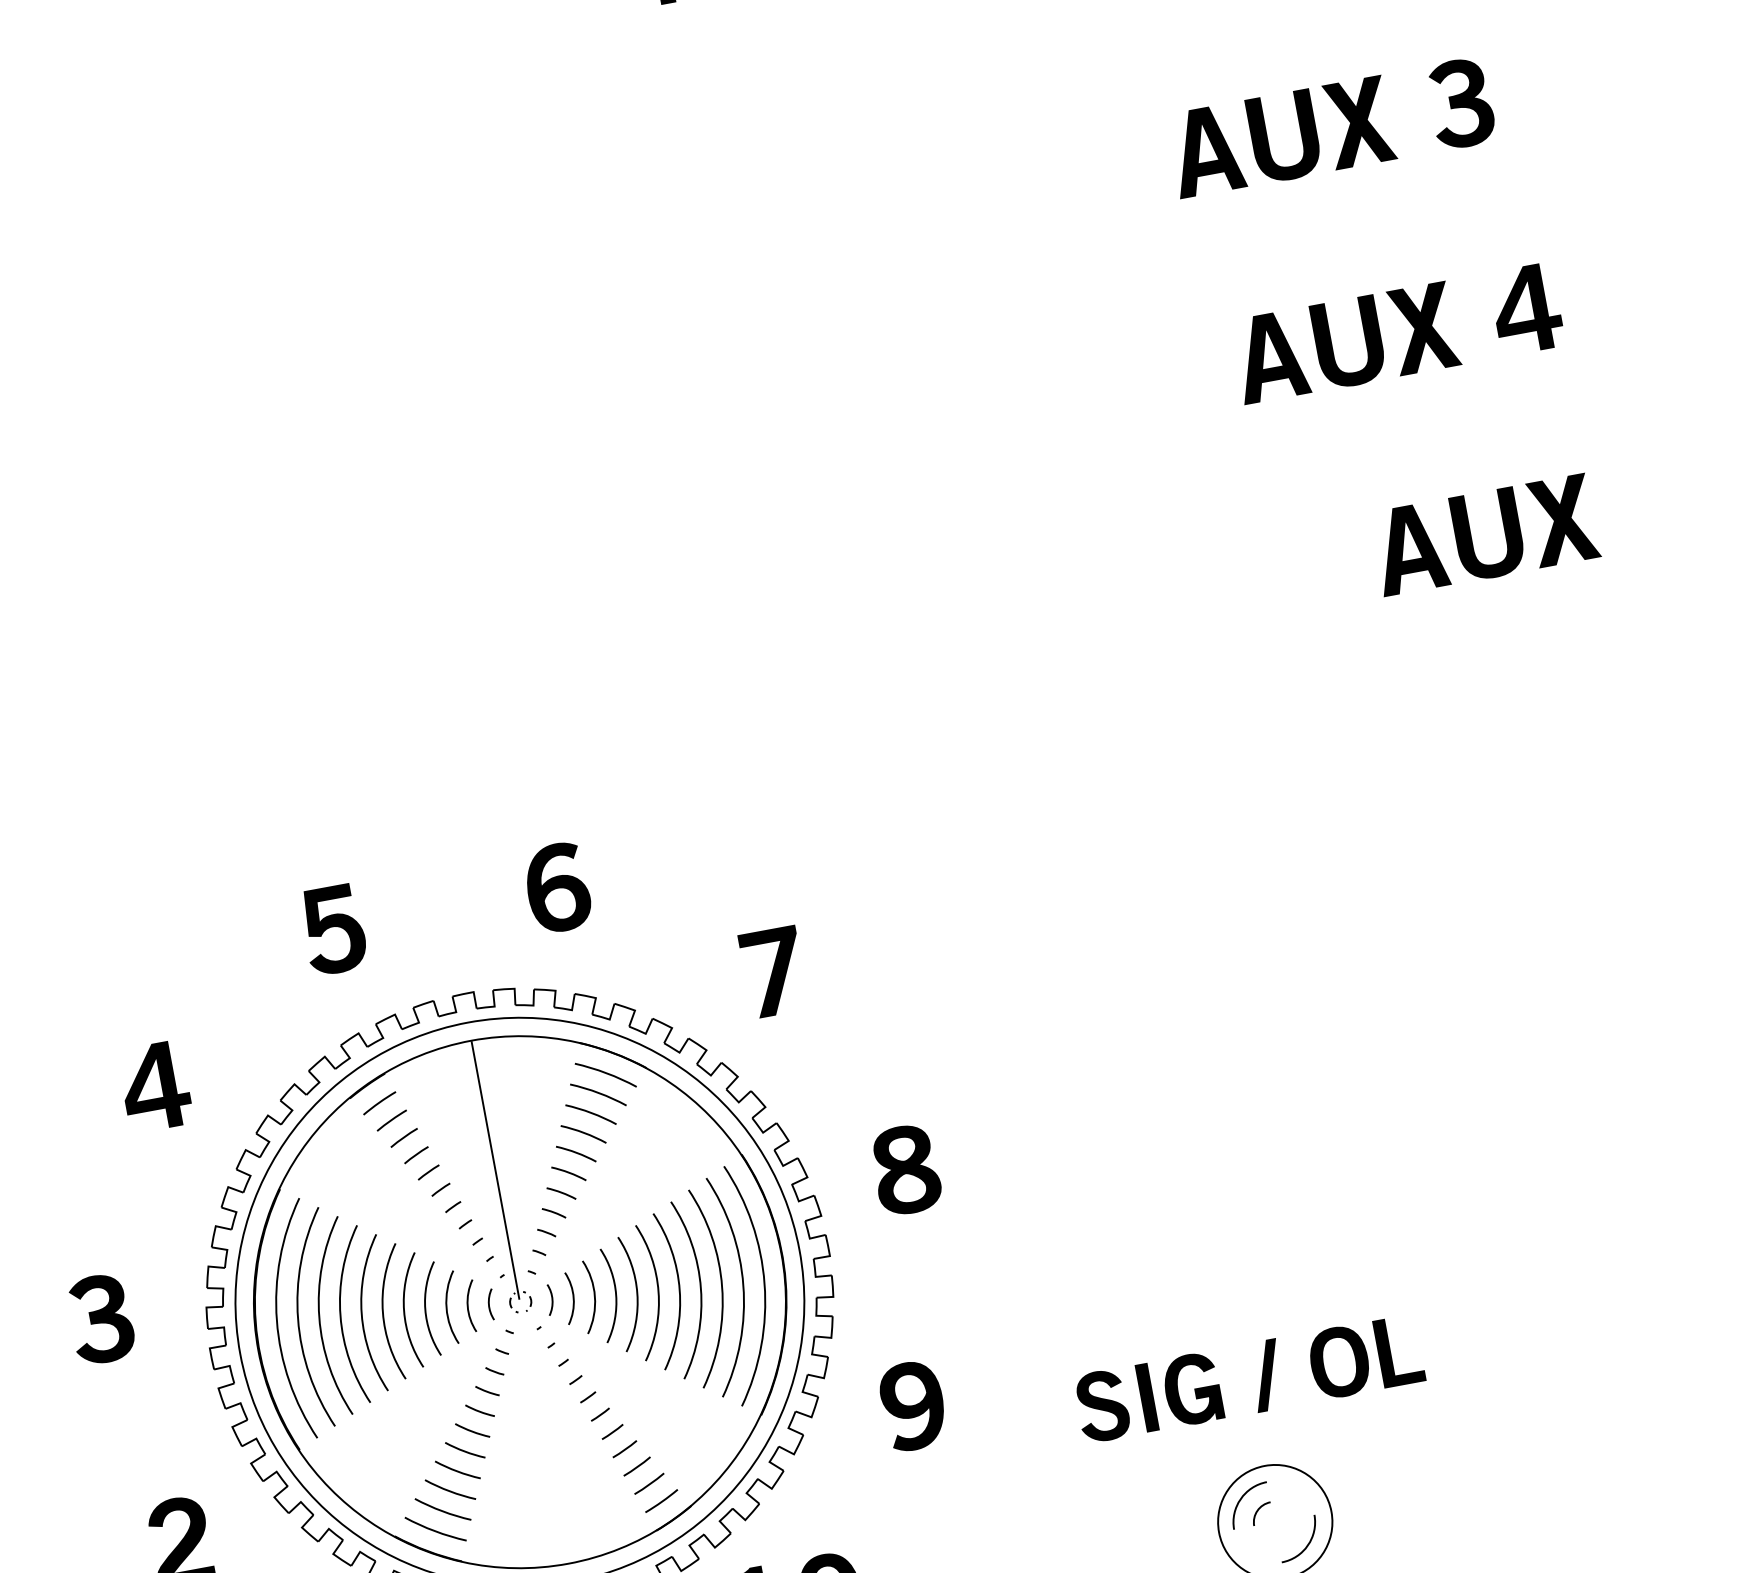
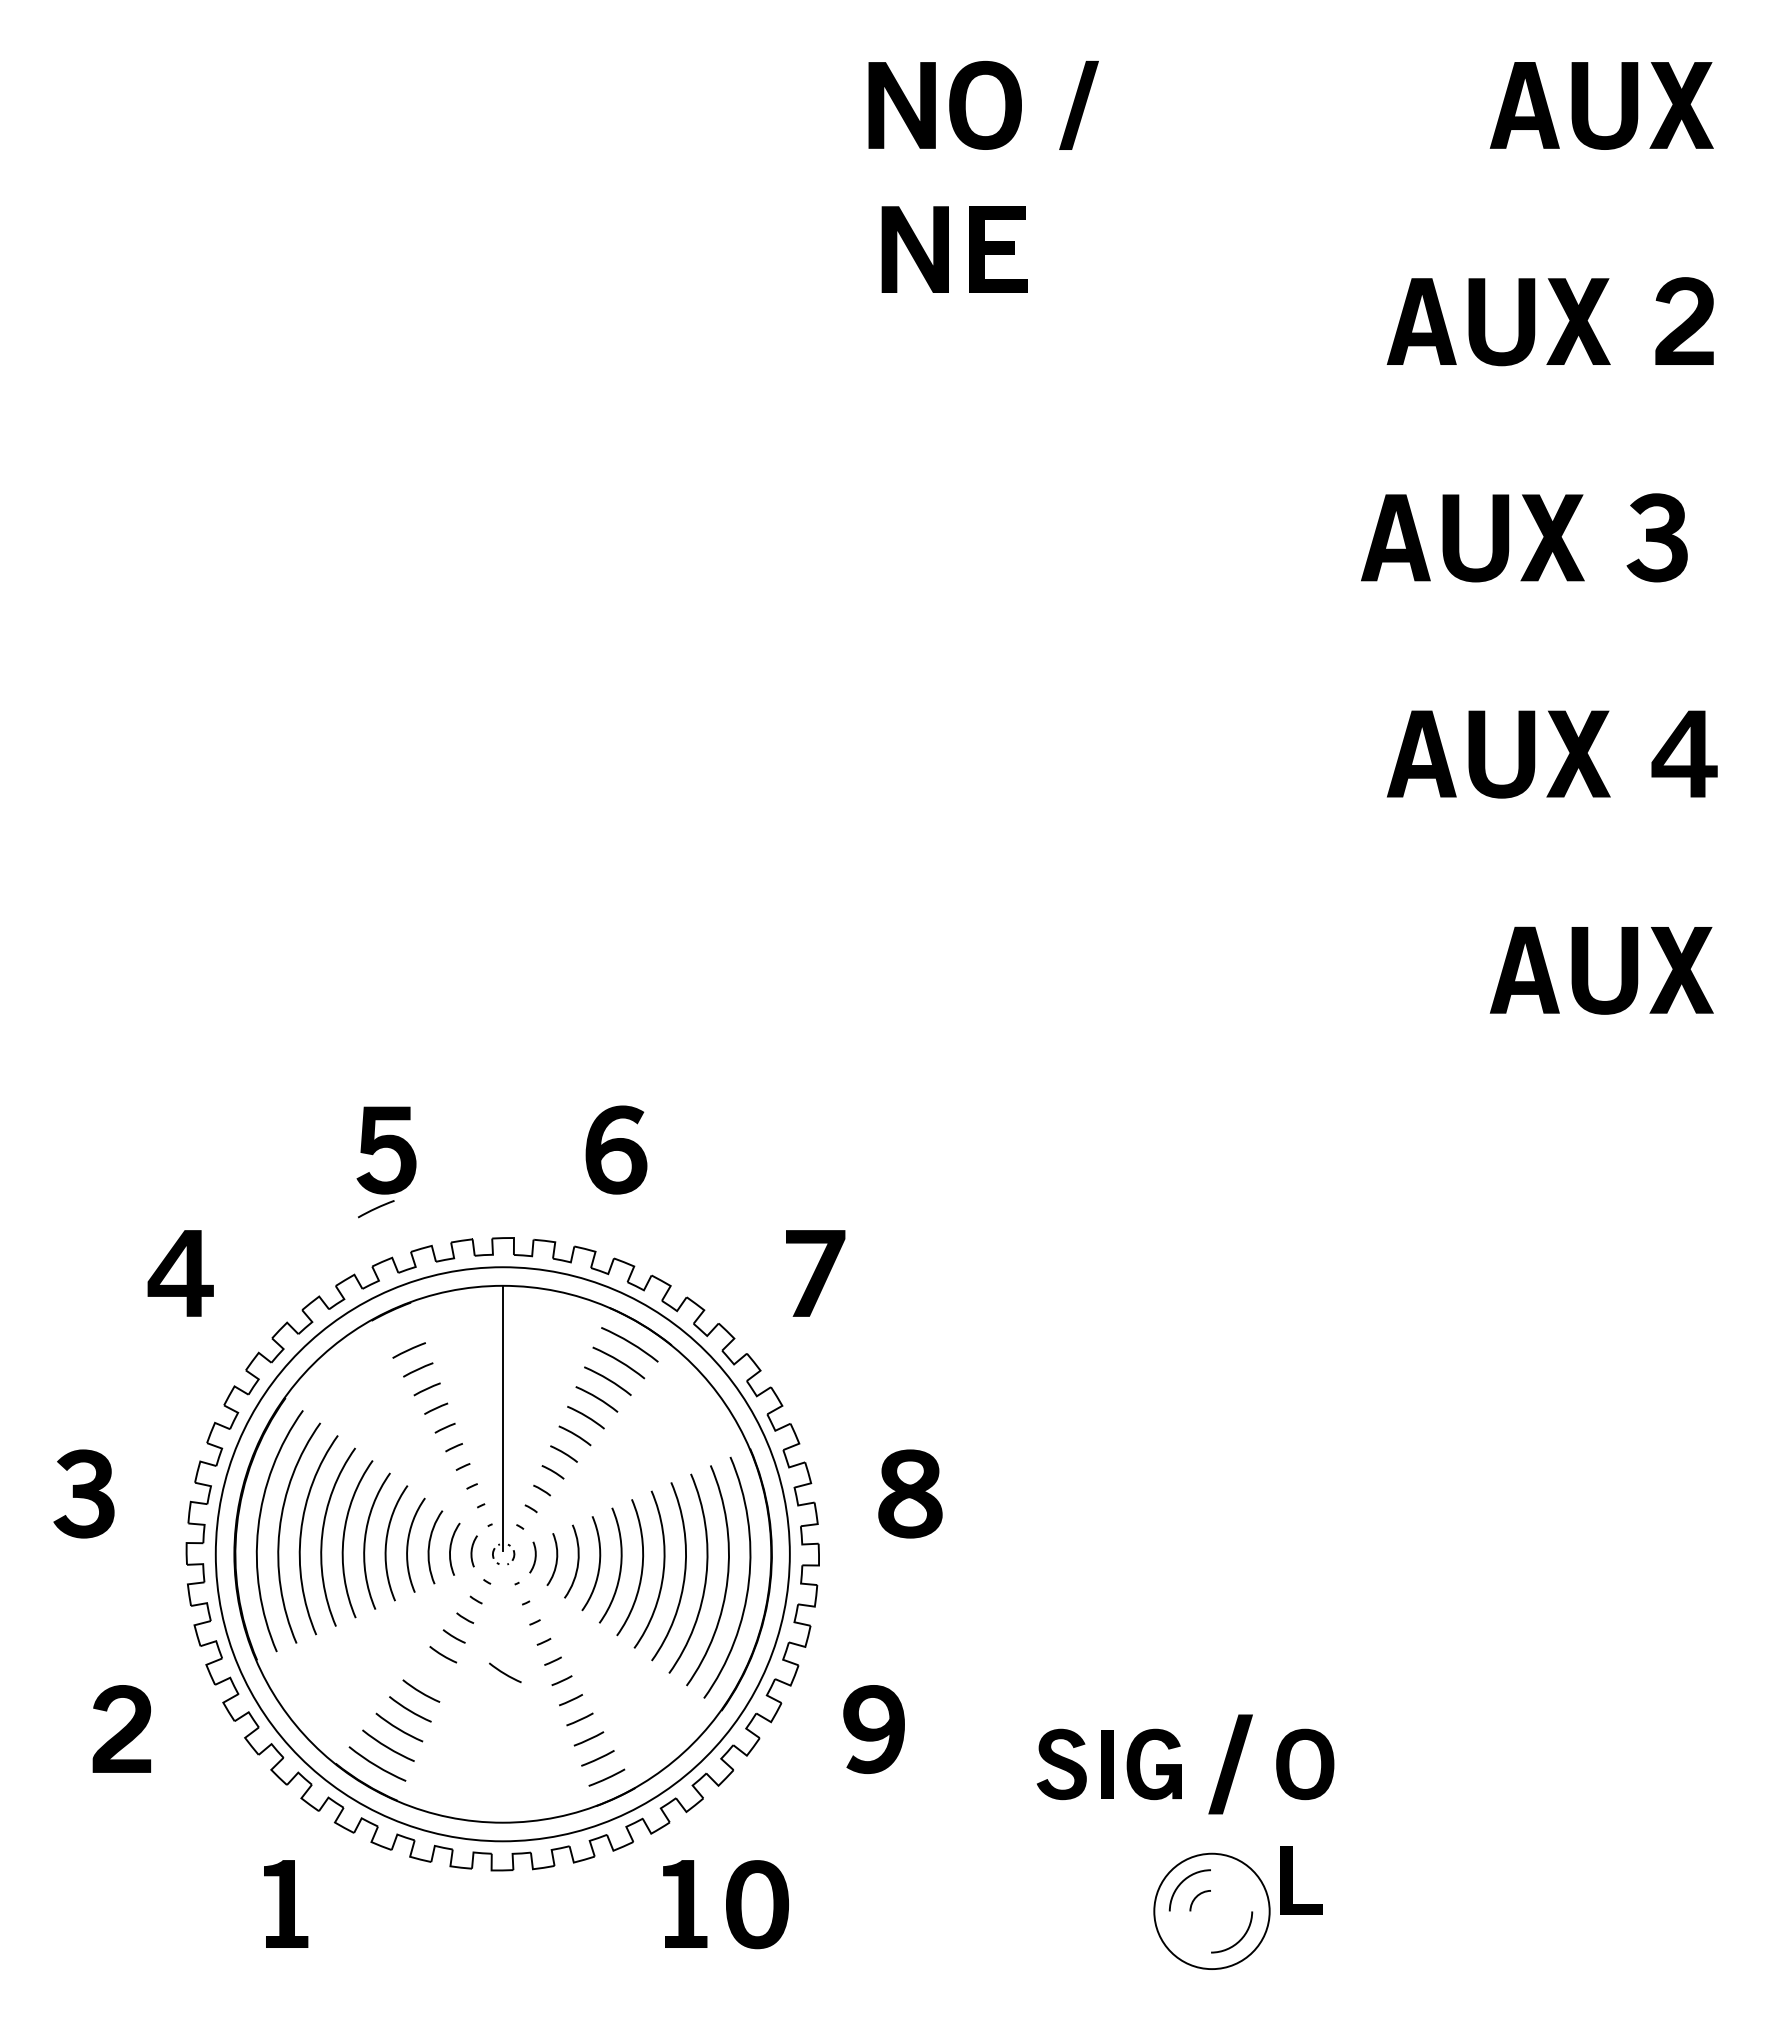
line: (379, 1103) -> (376, 1209), moved
part: (1390, 1352) -> (1292, 1880), moved
part: (1266, 1375) -> (1230, 1764), size x1.4
curve: (471, 1430) -> (504, 1672), moved

